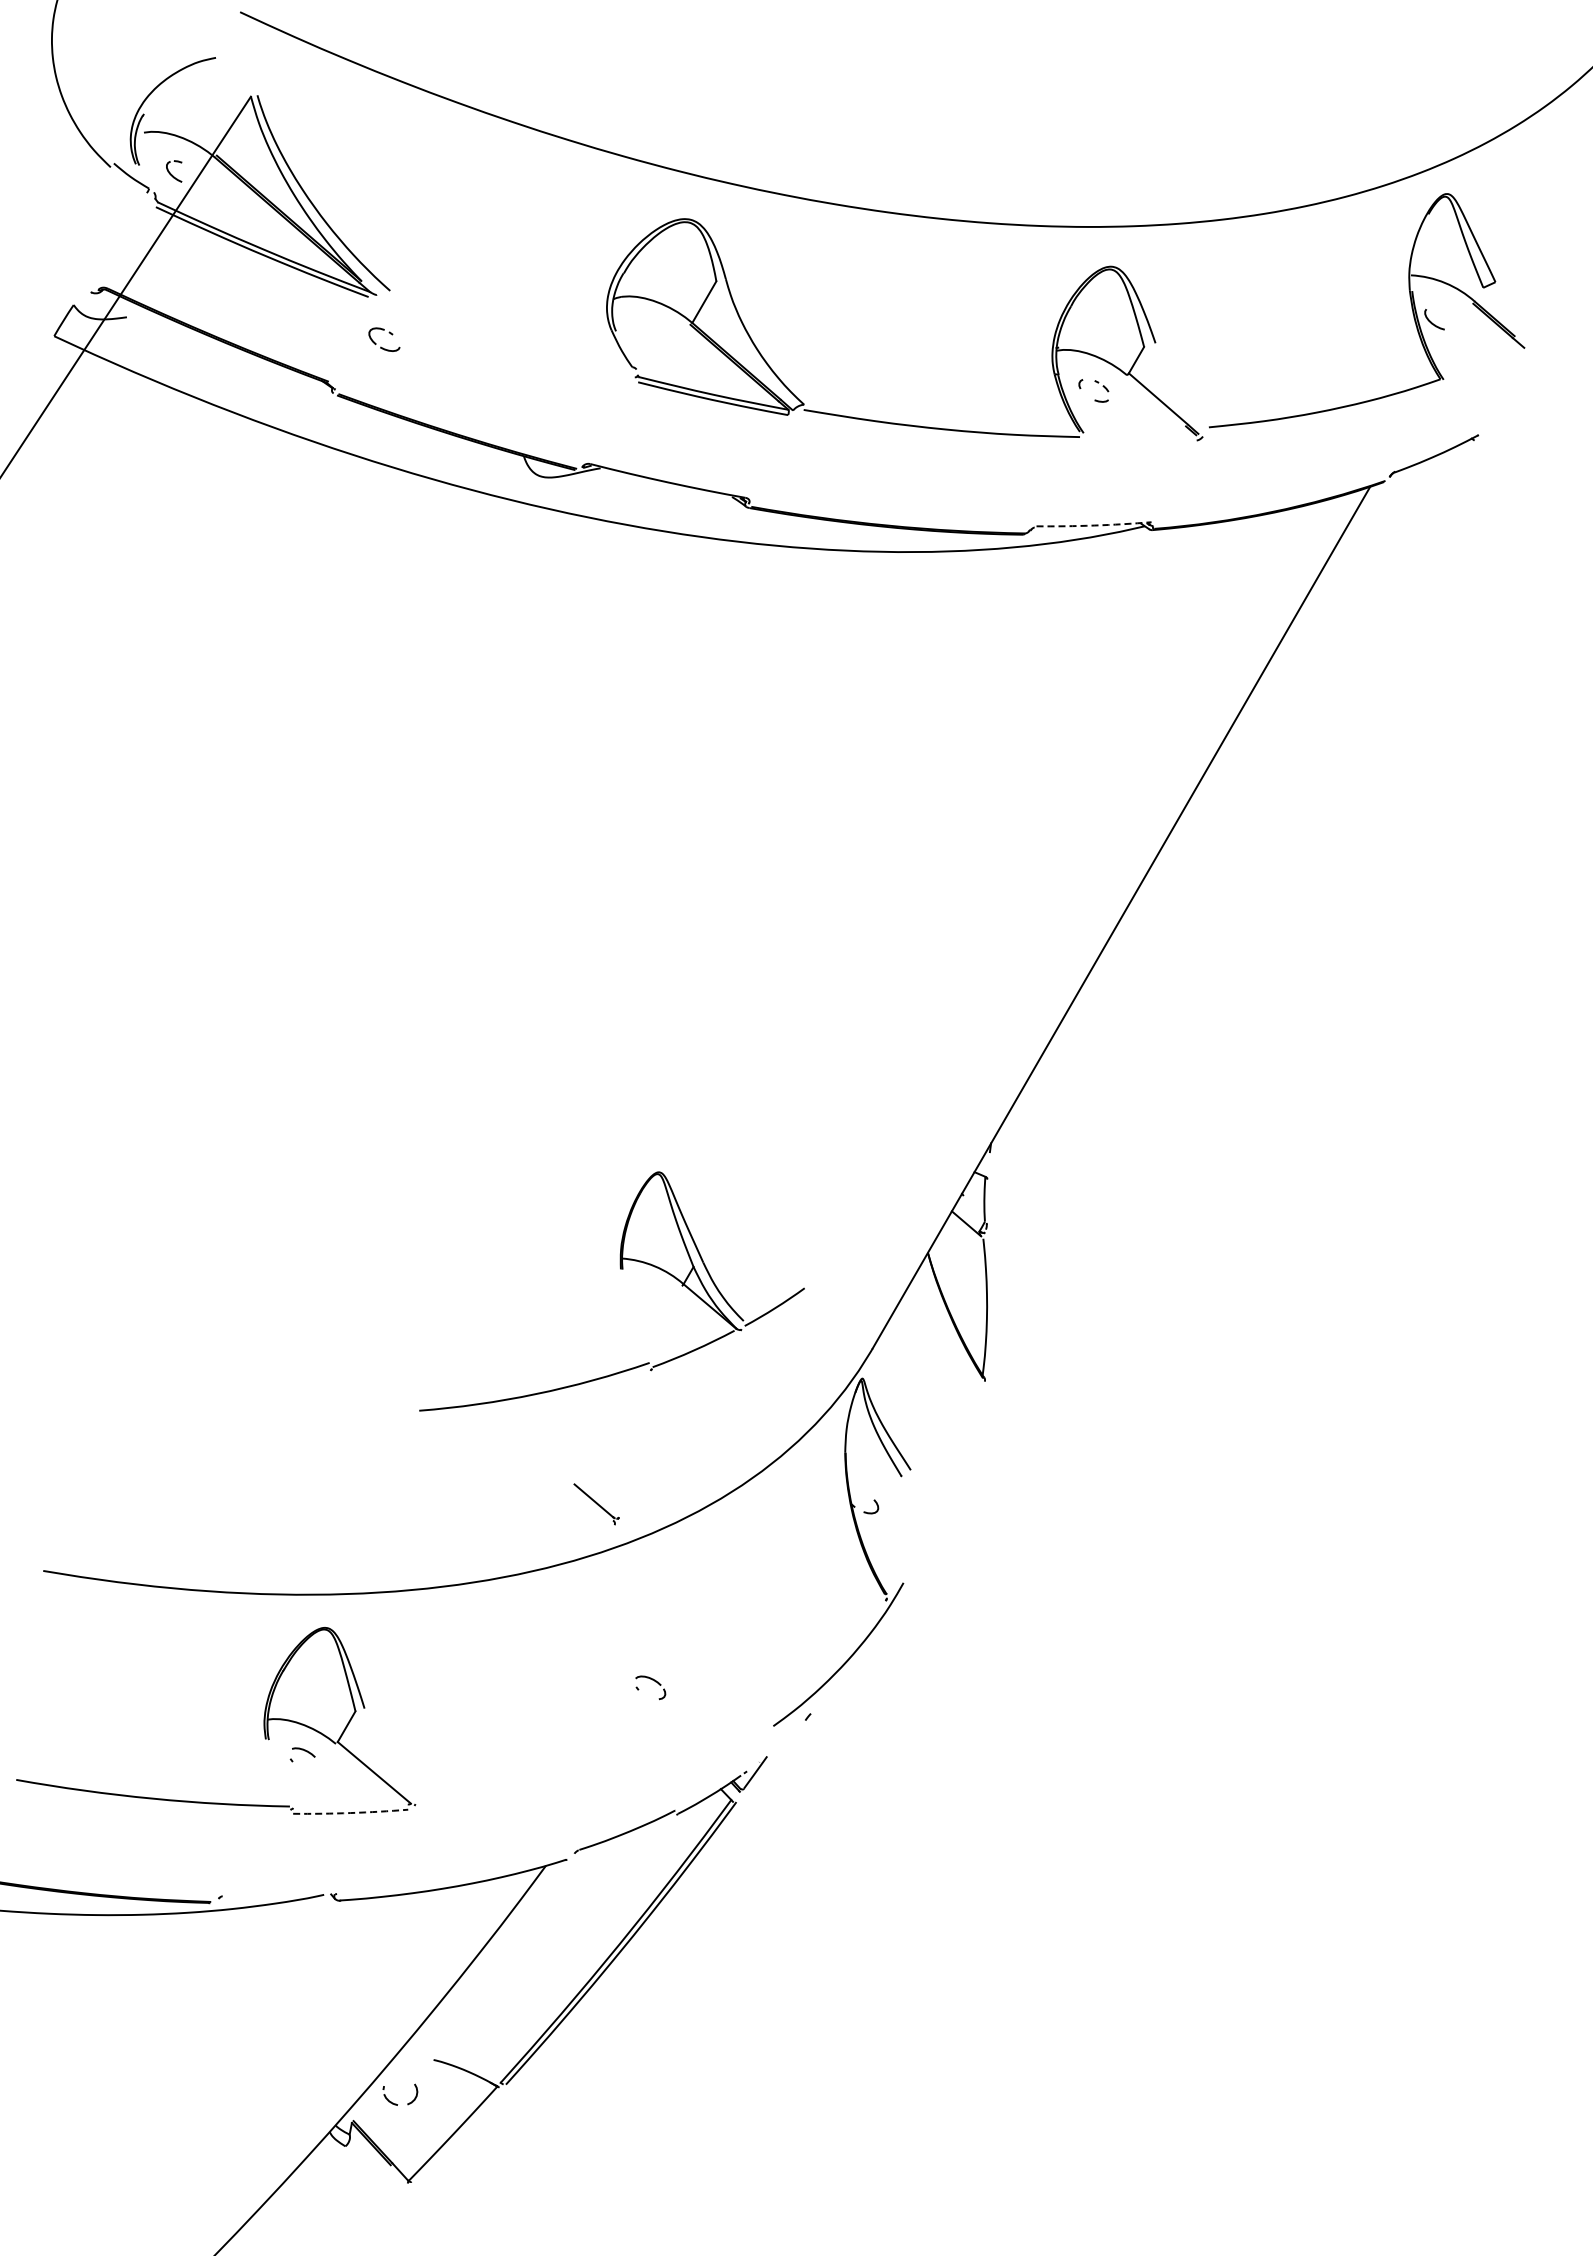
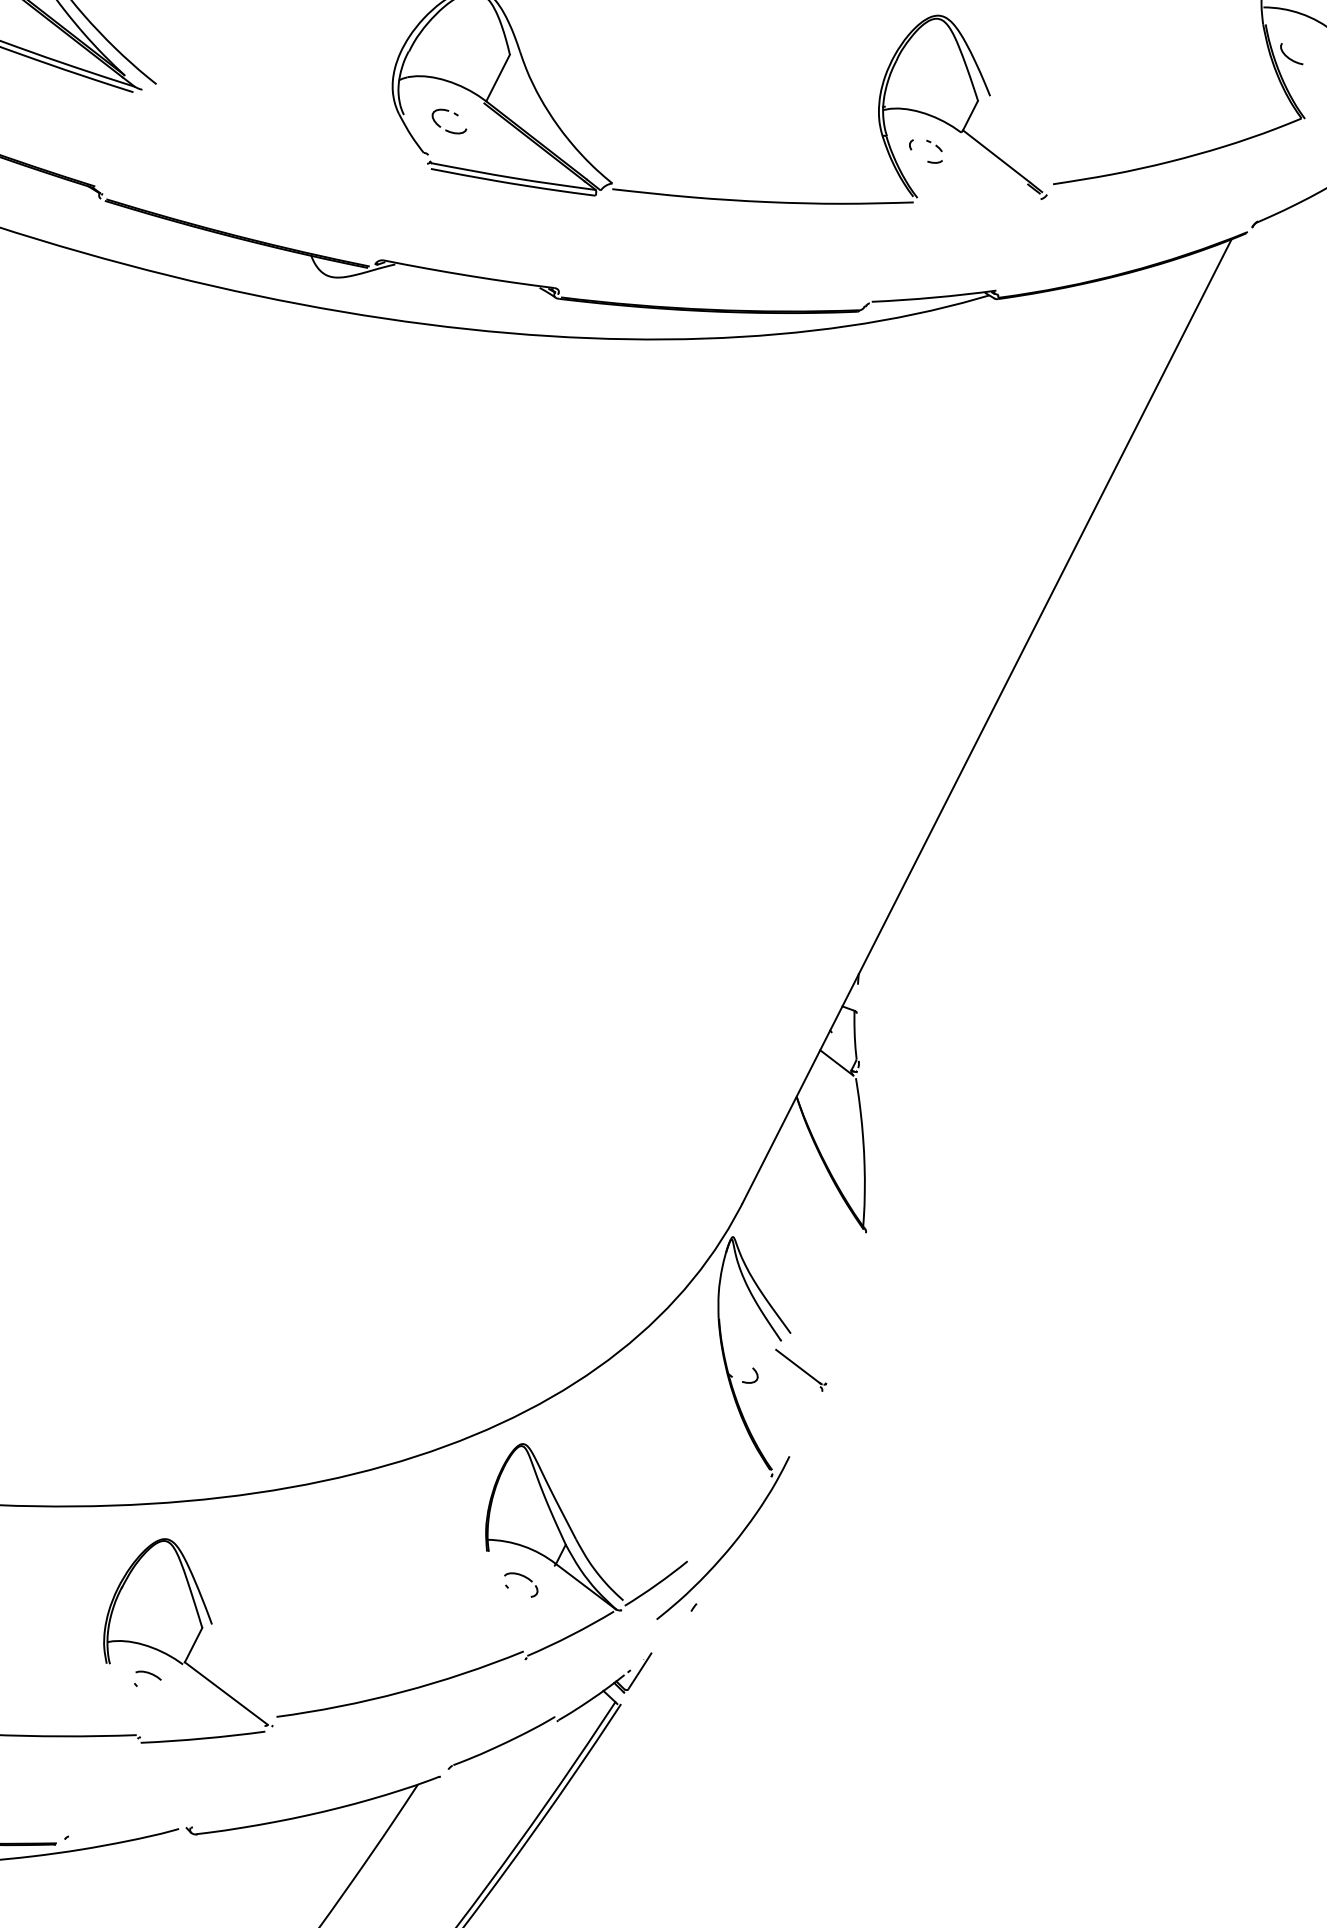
part: (381, 346) -> (446, 129), moved
arc: (1094, 525) -> (934, 297), dashed -> solid
part: (620, 1269) -> (486, 1551), moved
part: (596, 1504) -> (801, 1370), moved
arc: (350, 1813) -> (202, 1739), dashed -> solid

